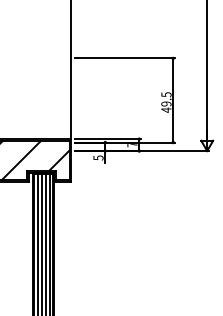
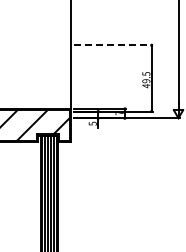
line: (126, 58) -> (114, 45), solid -> dashed

